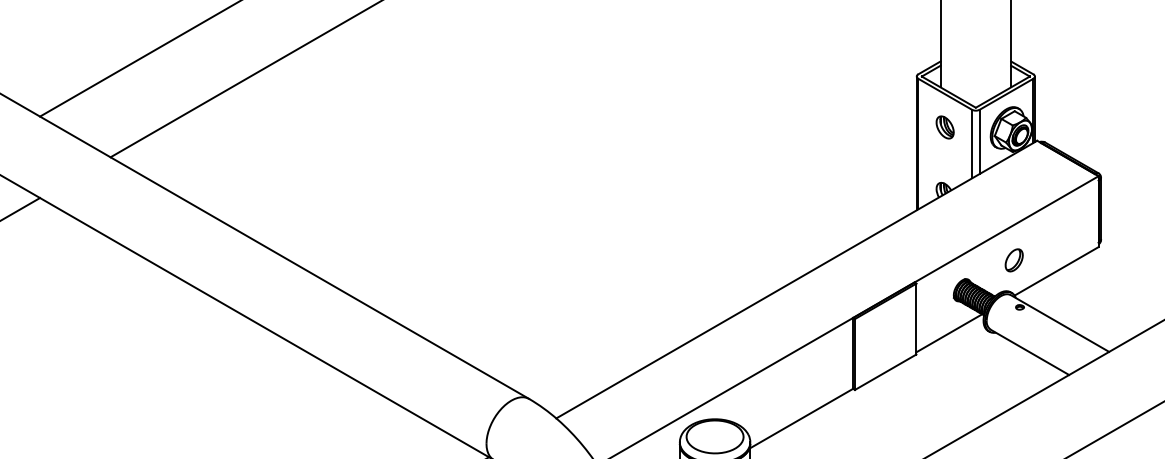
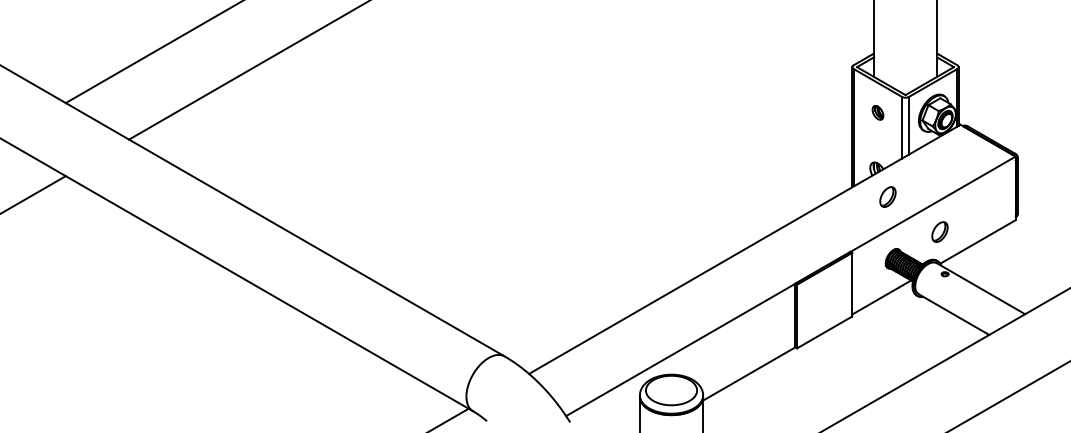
part: (944, 127) -> (877, 112), size x0.7
part: (955, 220) -> (887, 196), added

